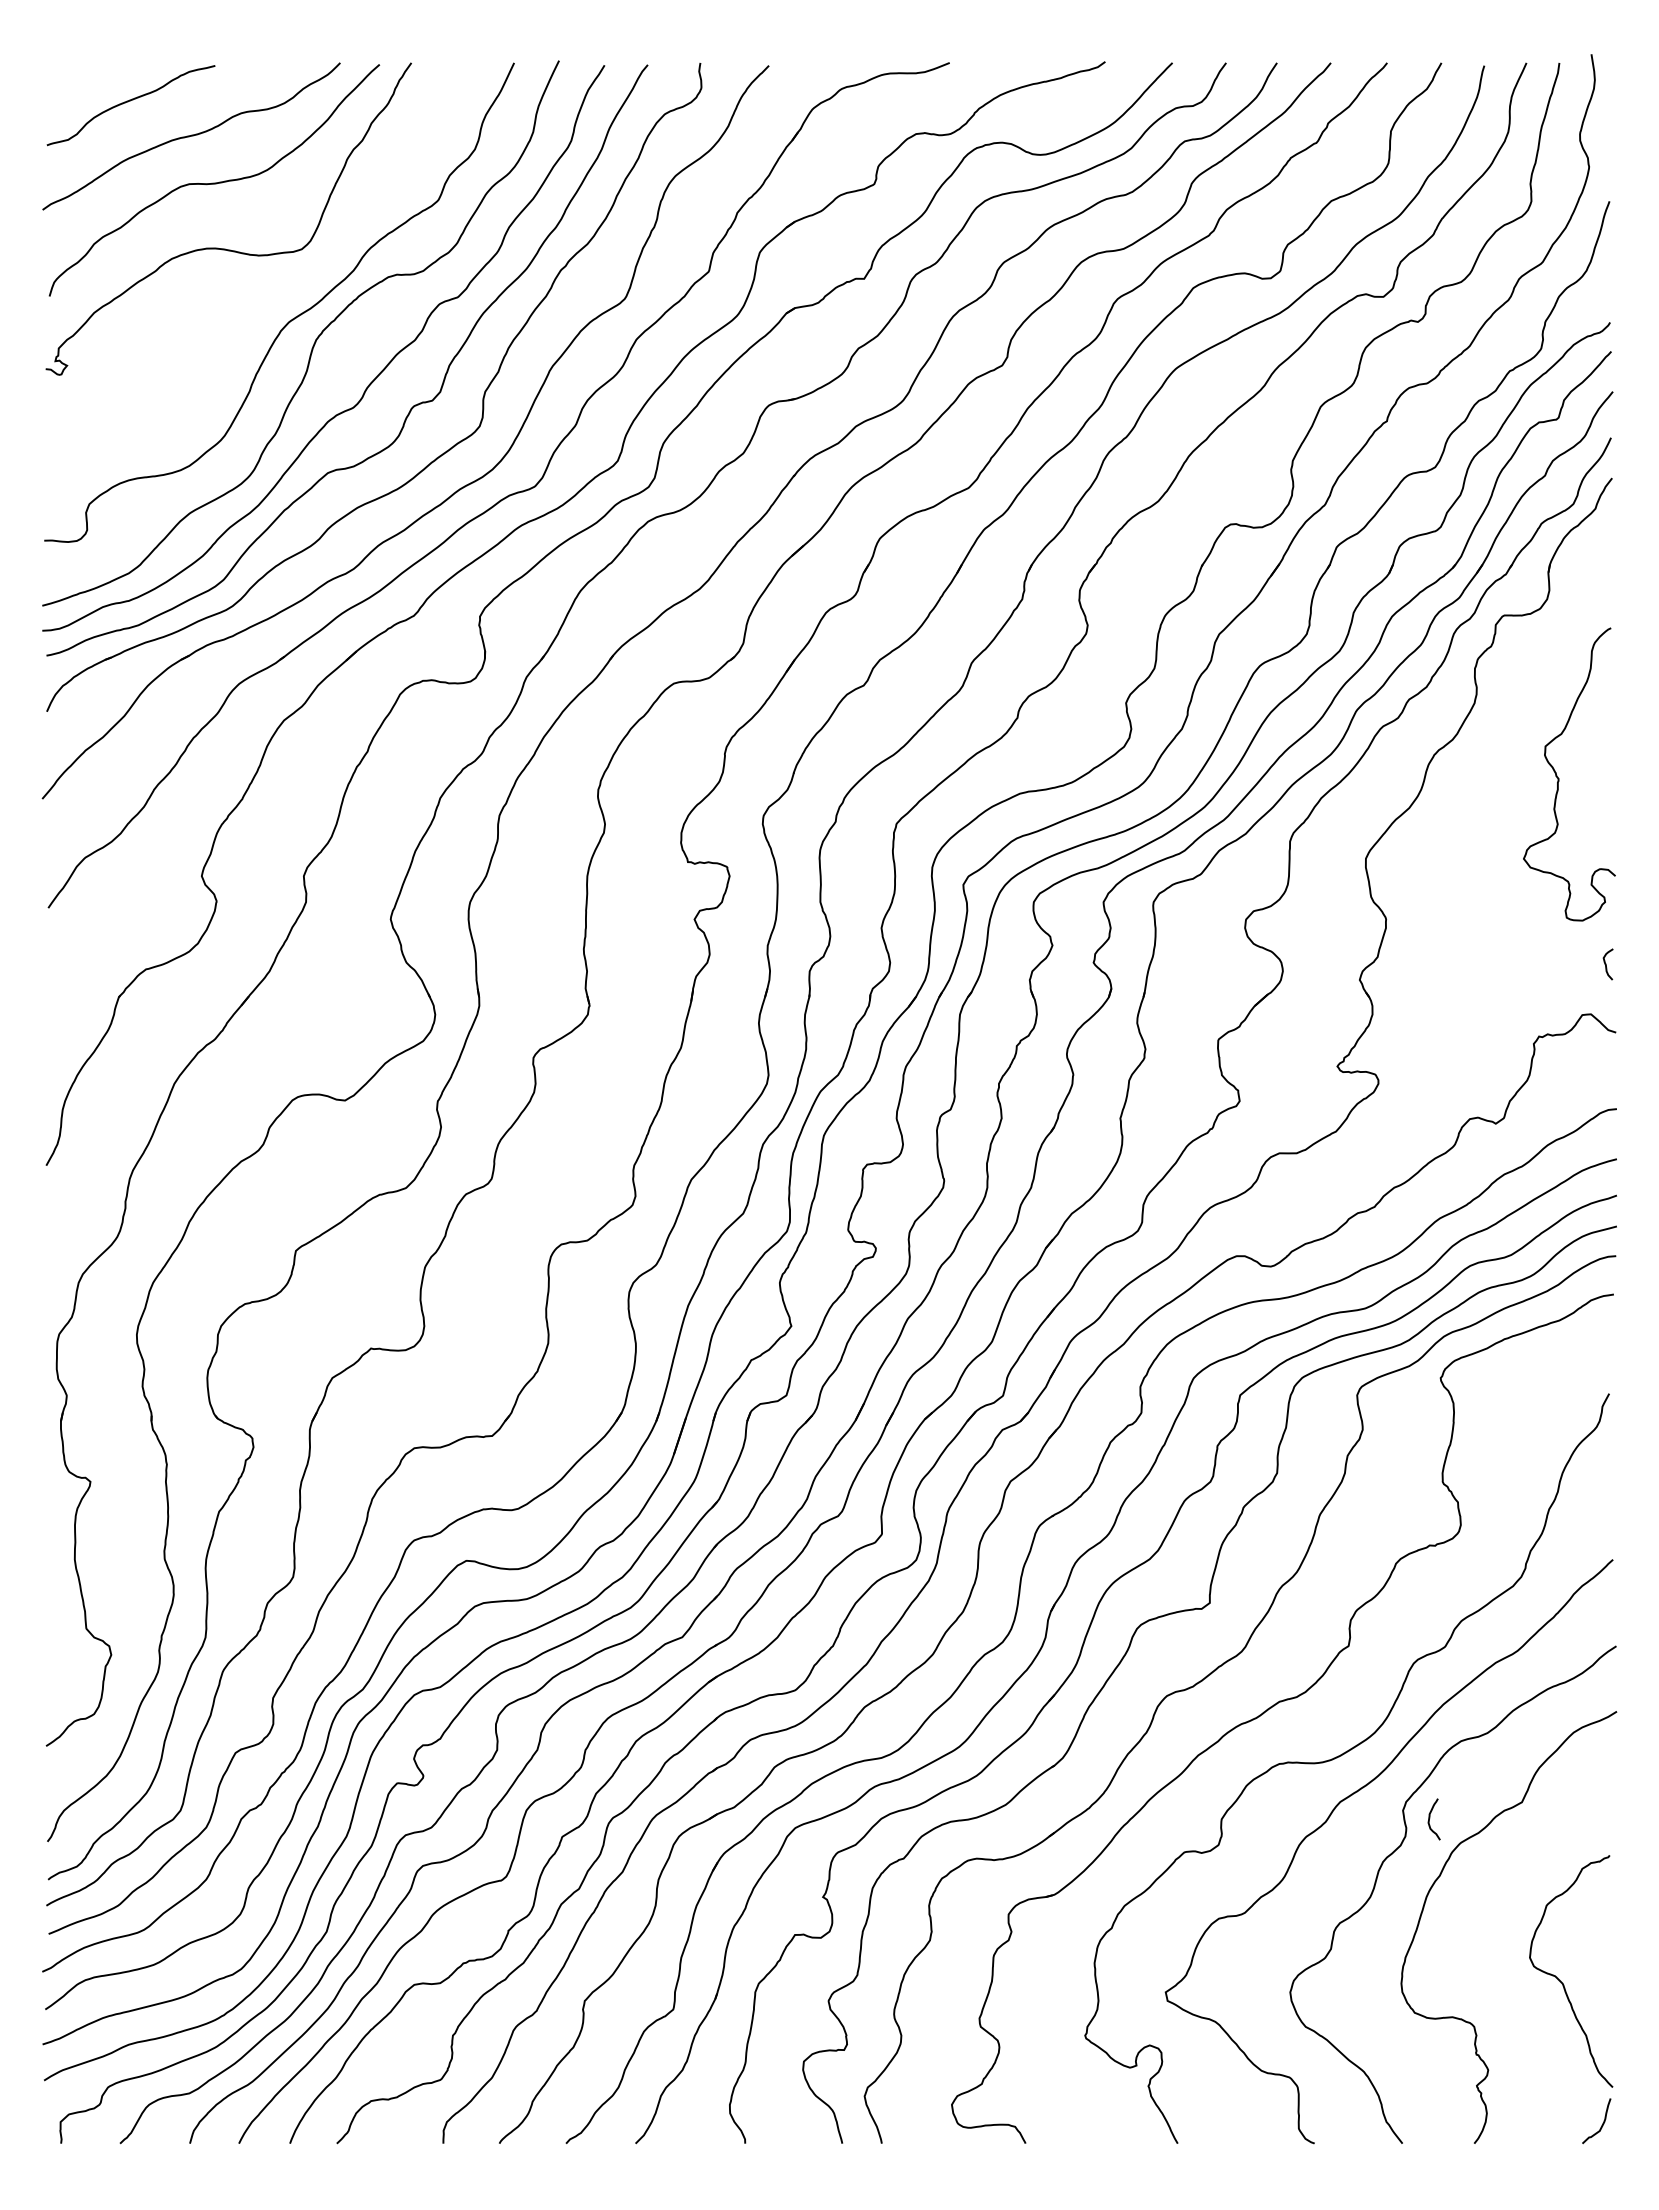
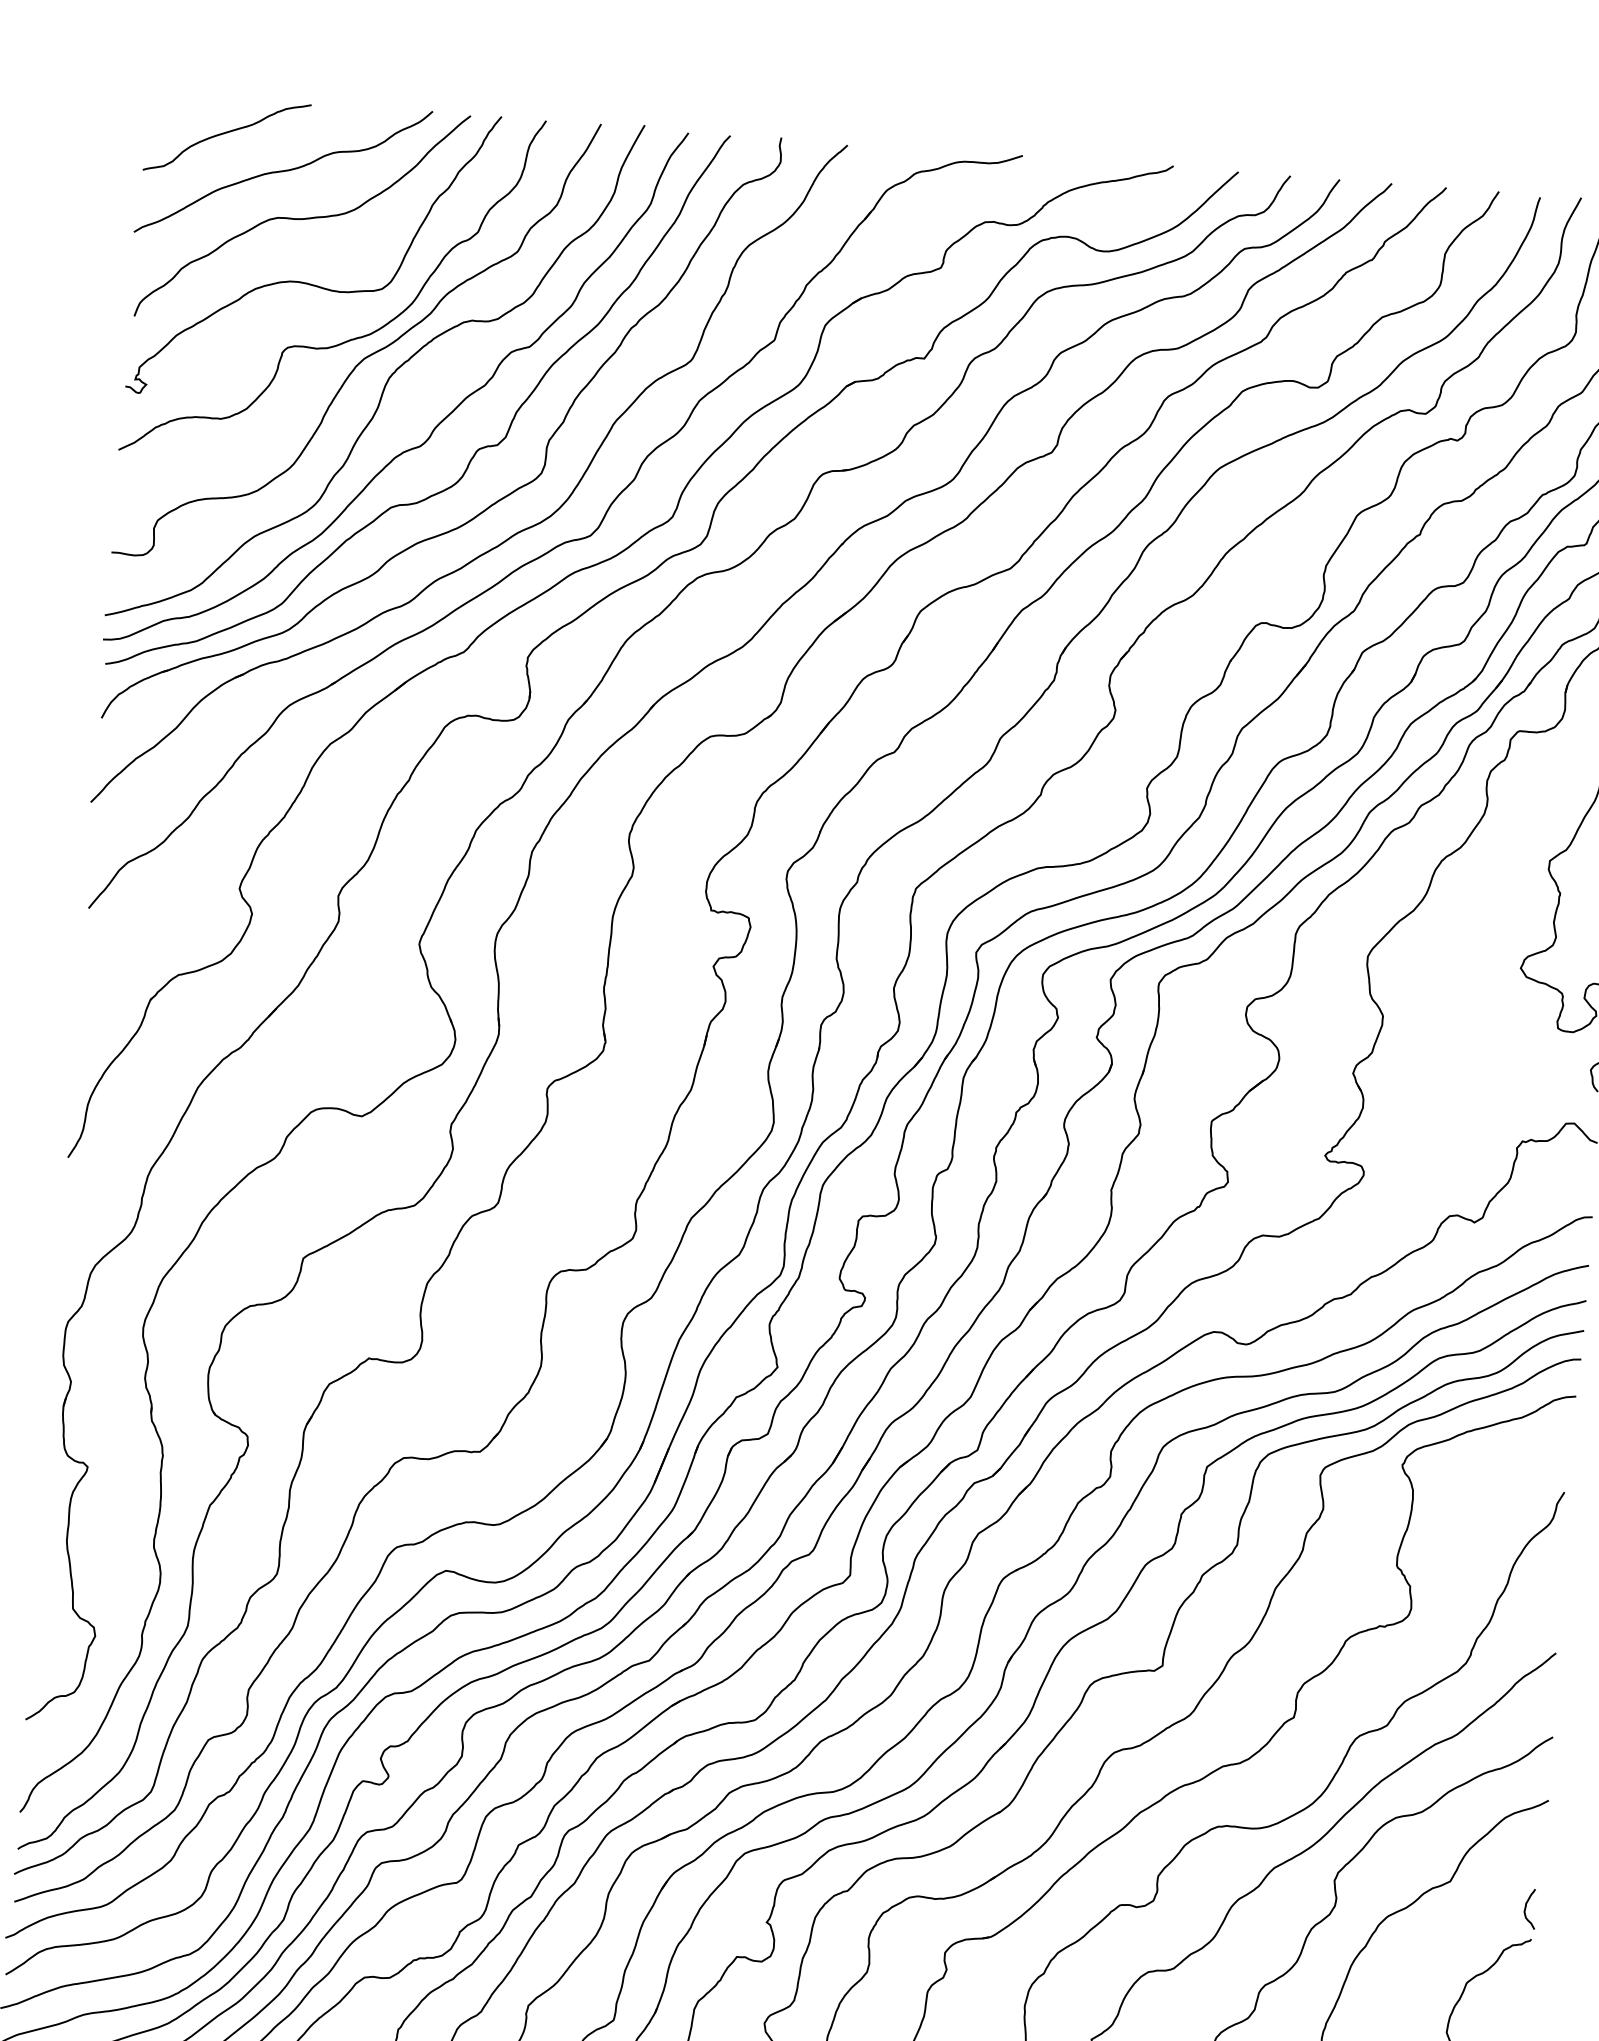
curve: (274, 302) -> (351, 338), added
curve: (1430, 1818) -> (1526, 1907), moved

